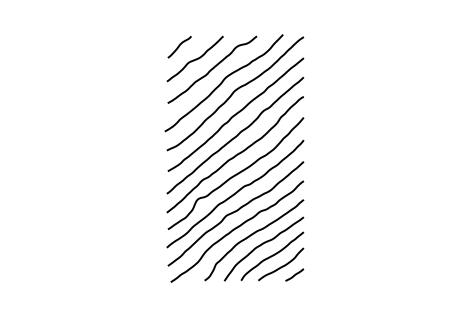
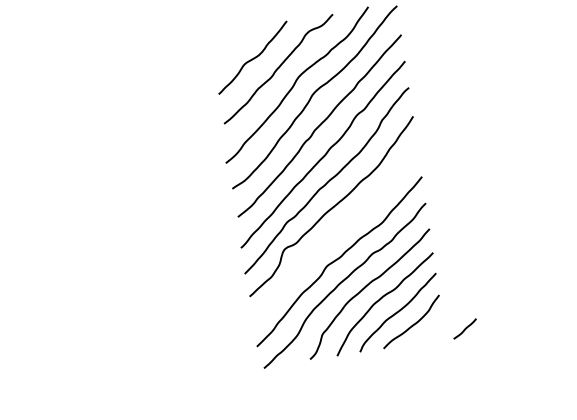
curve: (179, 47) -> (229, 45), removed
curve: (235, 193) -> (334, 233), removed
line: (294, 274) -> (464, 328), moved

